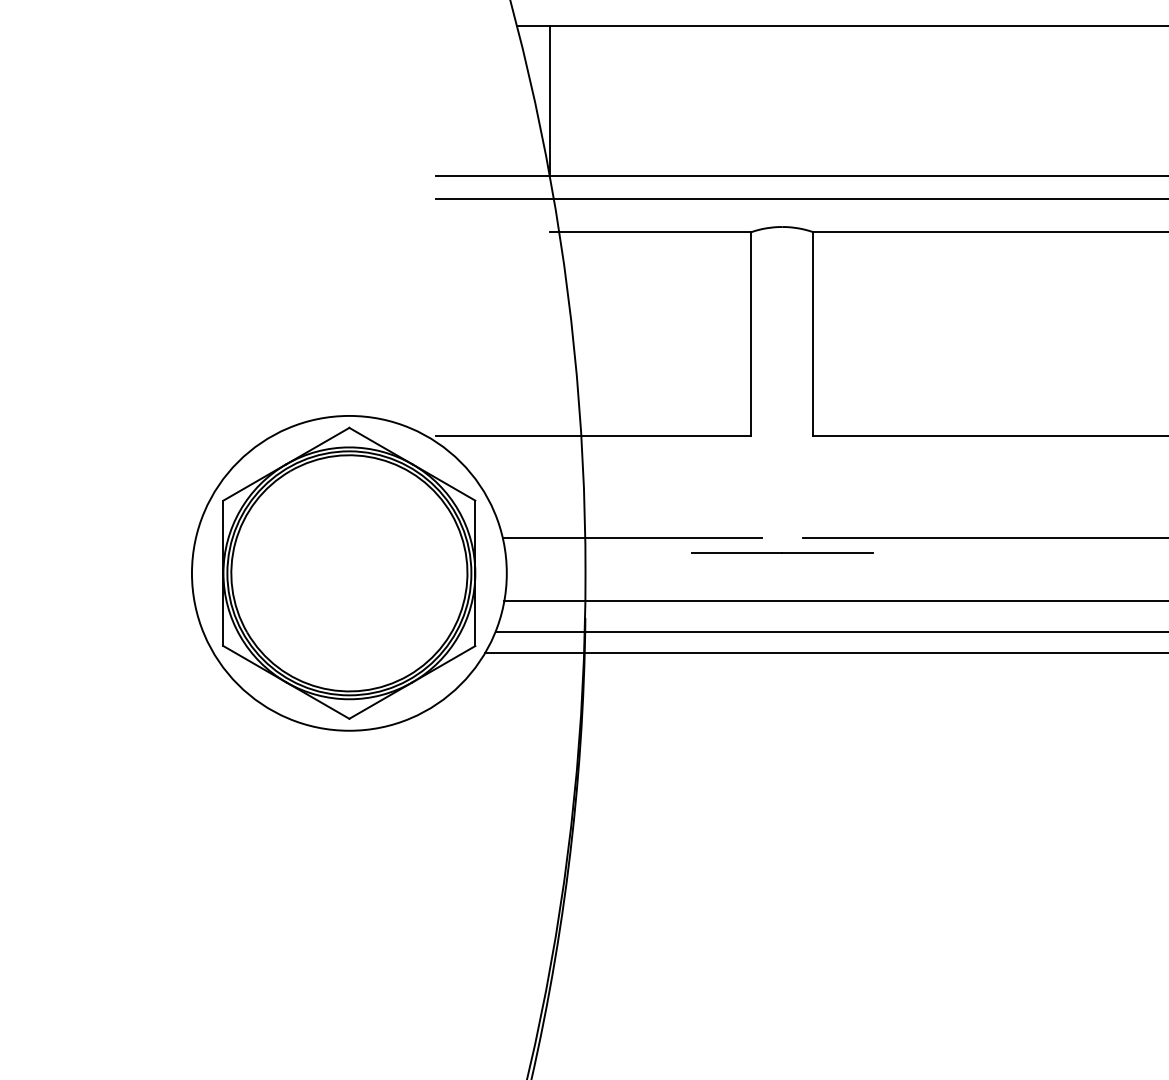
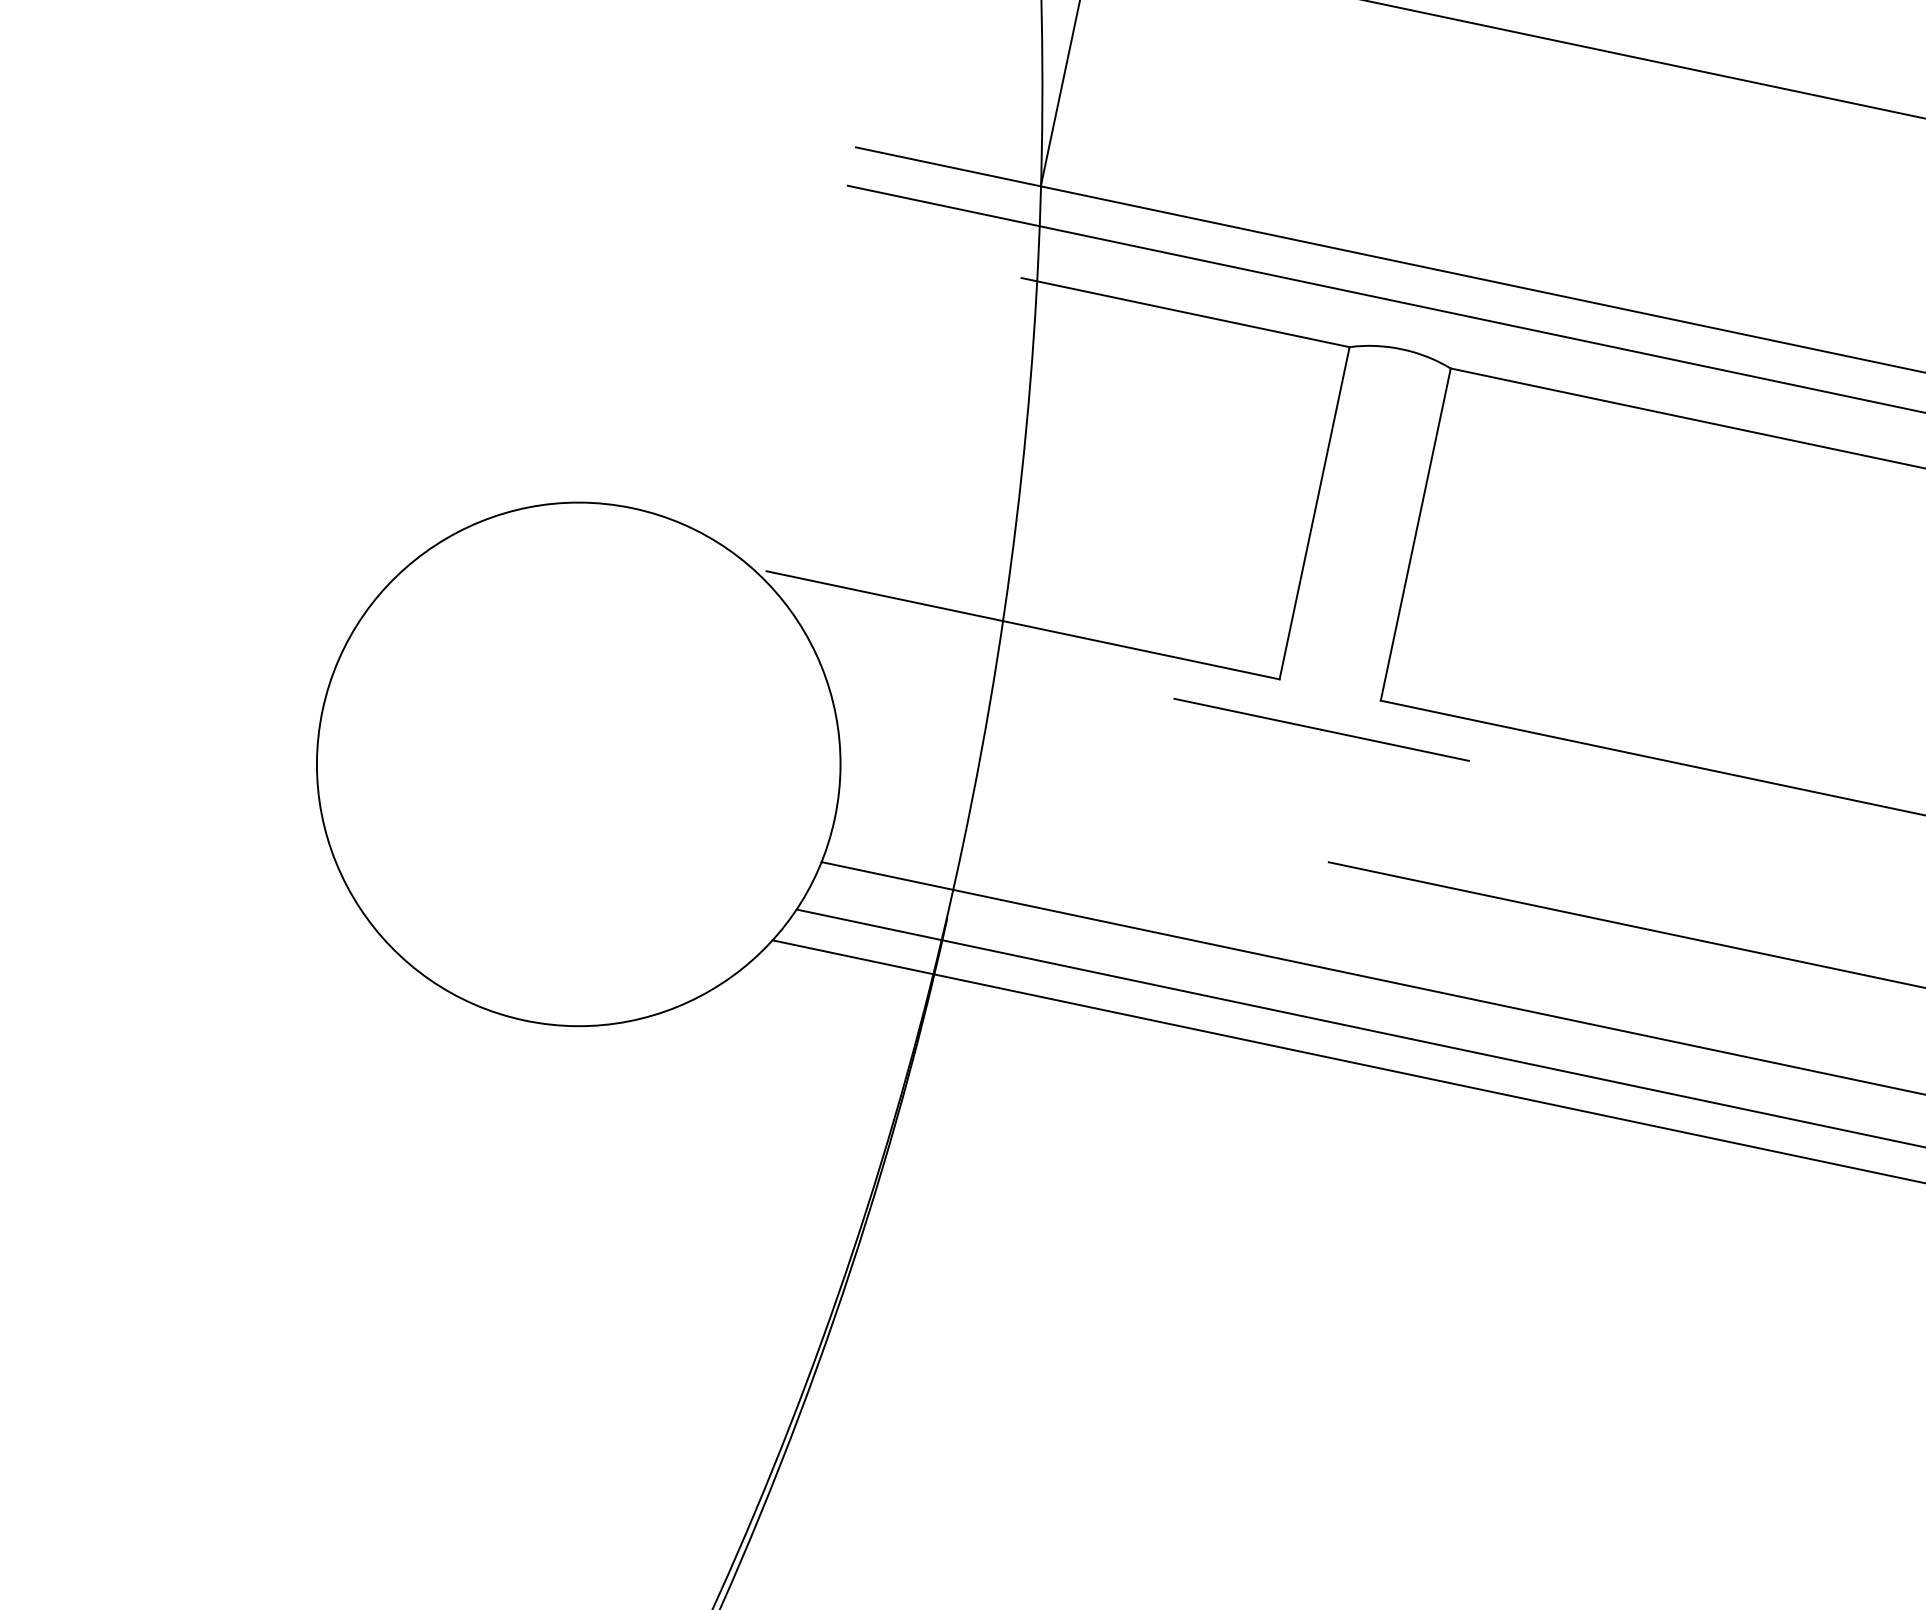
line: (631, 537) -> (1050, 802), removed
line: (782, 552) -> (1322, 729), moved
part: (349, 572) -> (579, 763), removed

